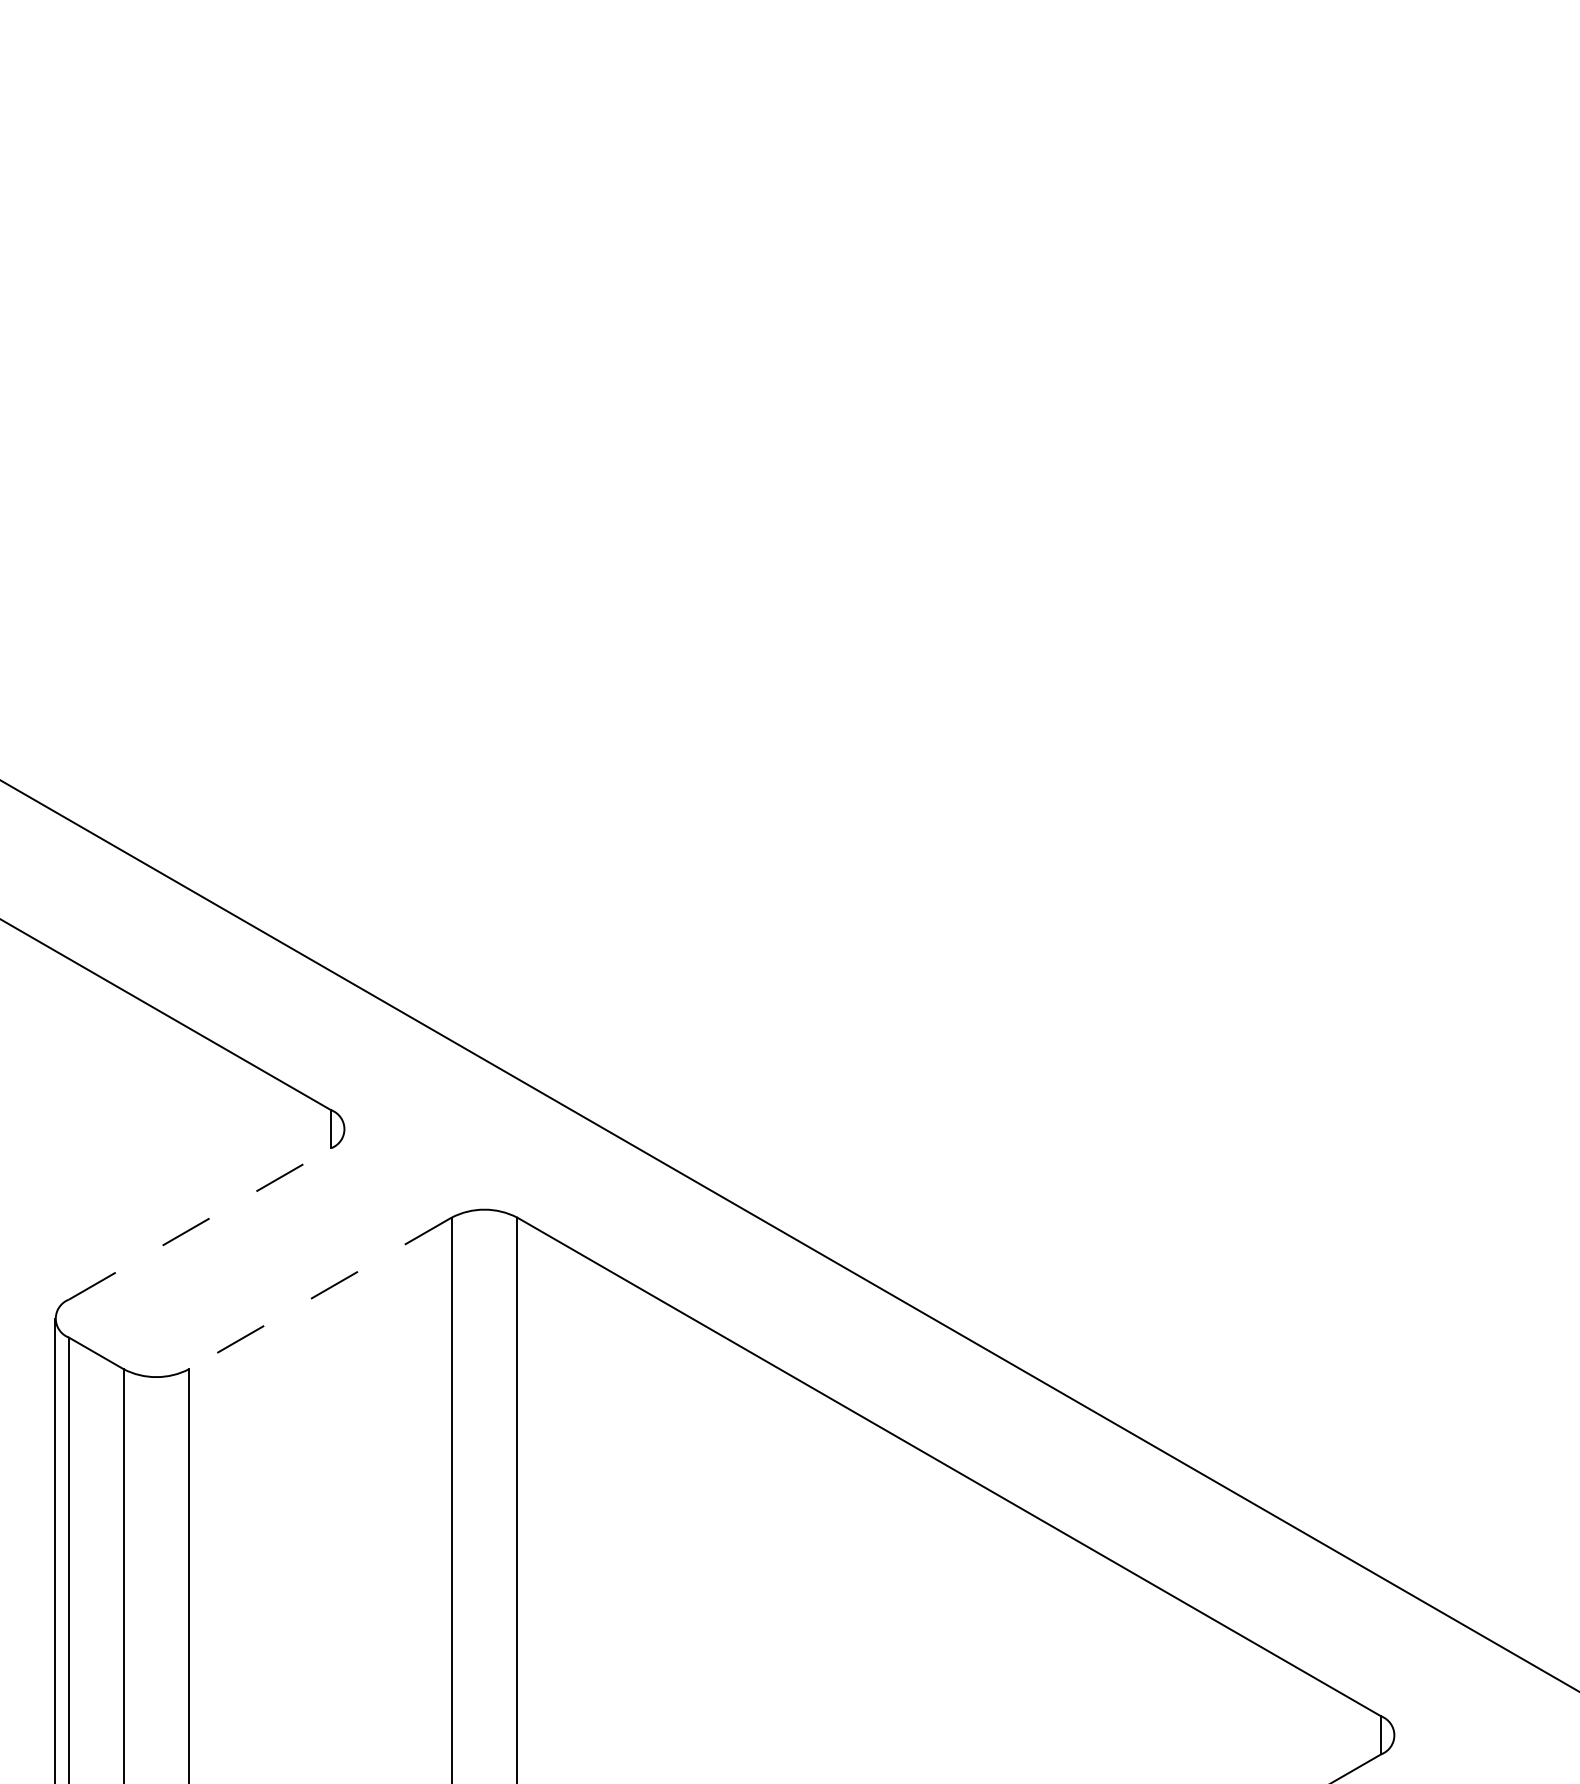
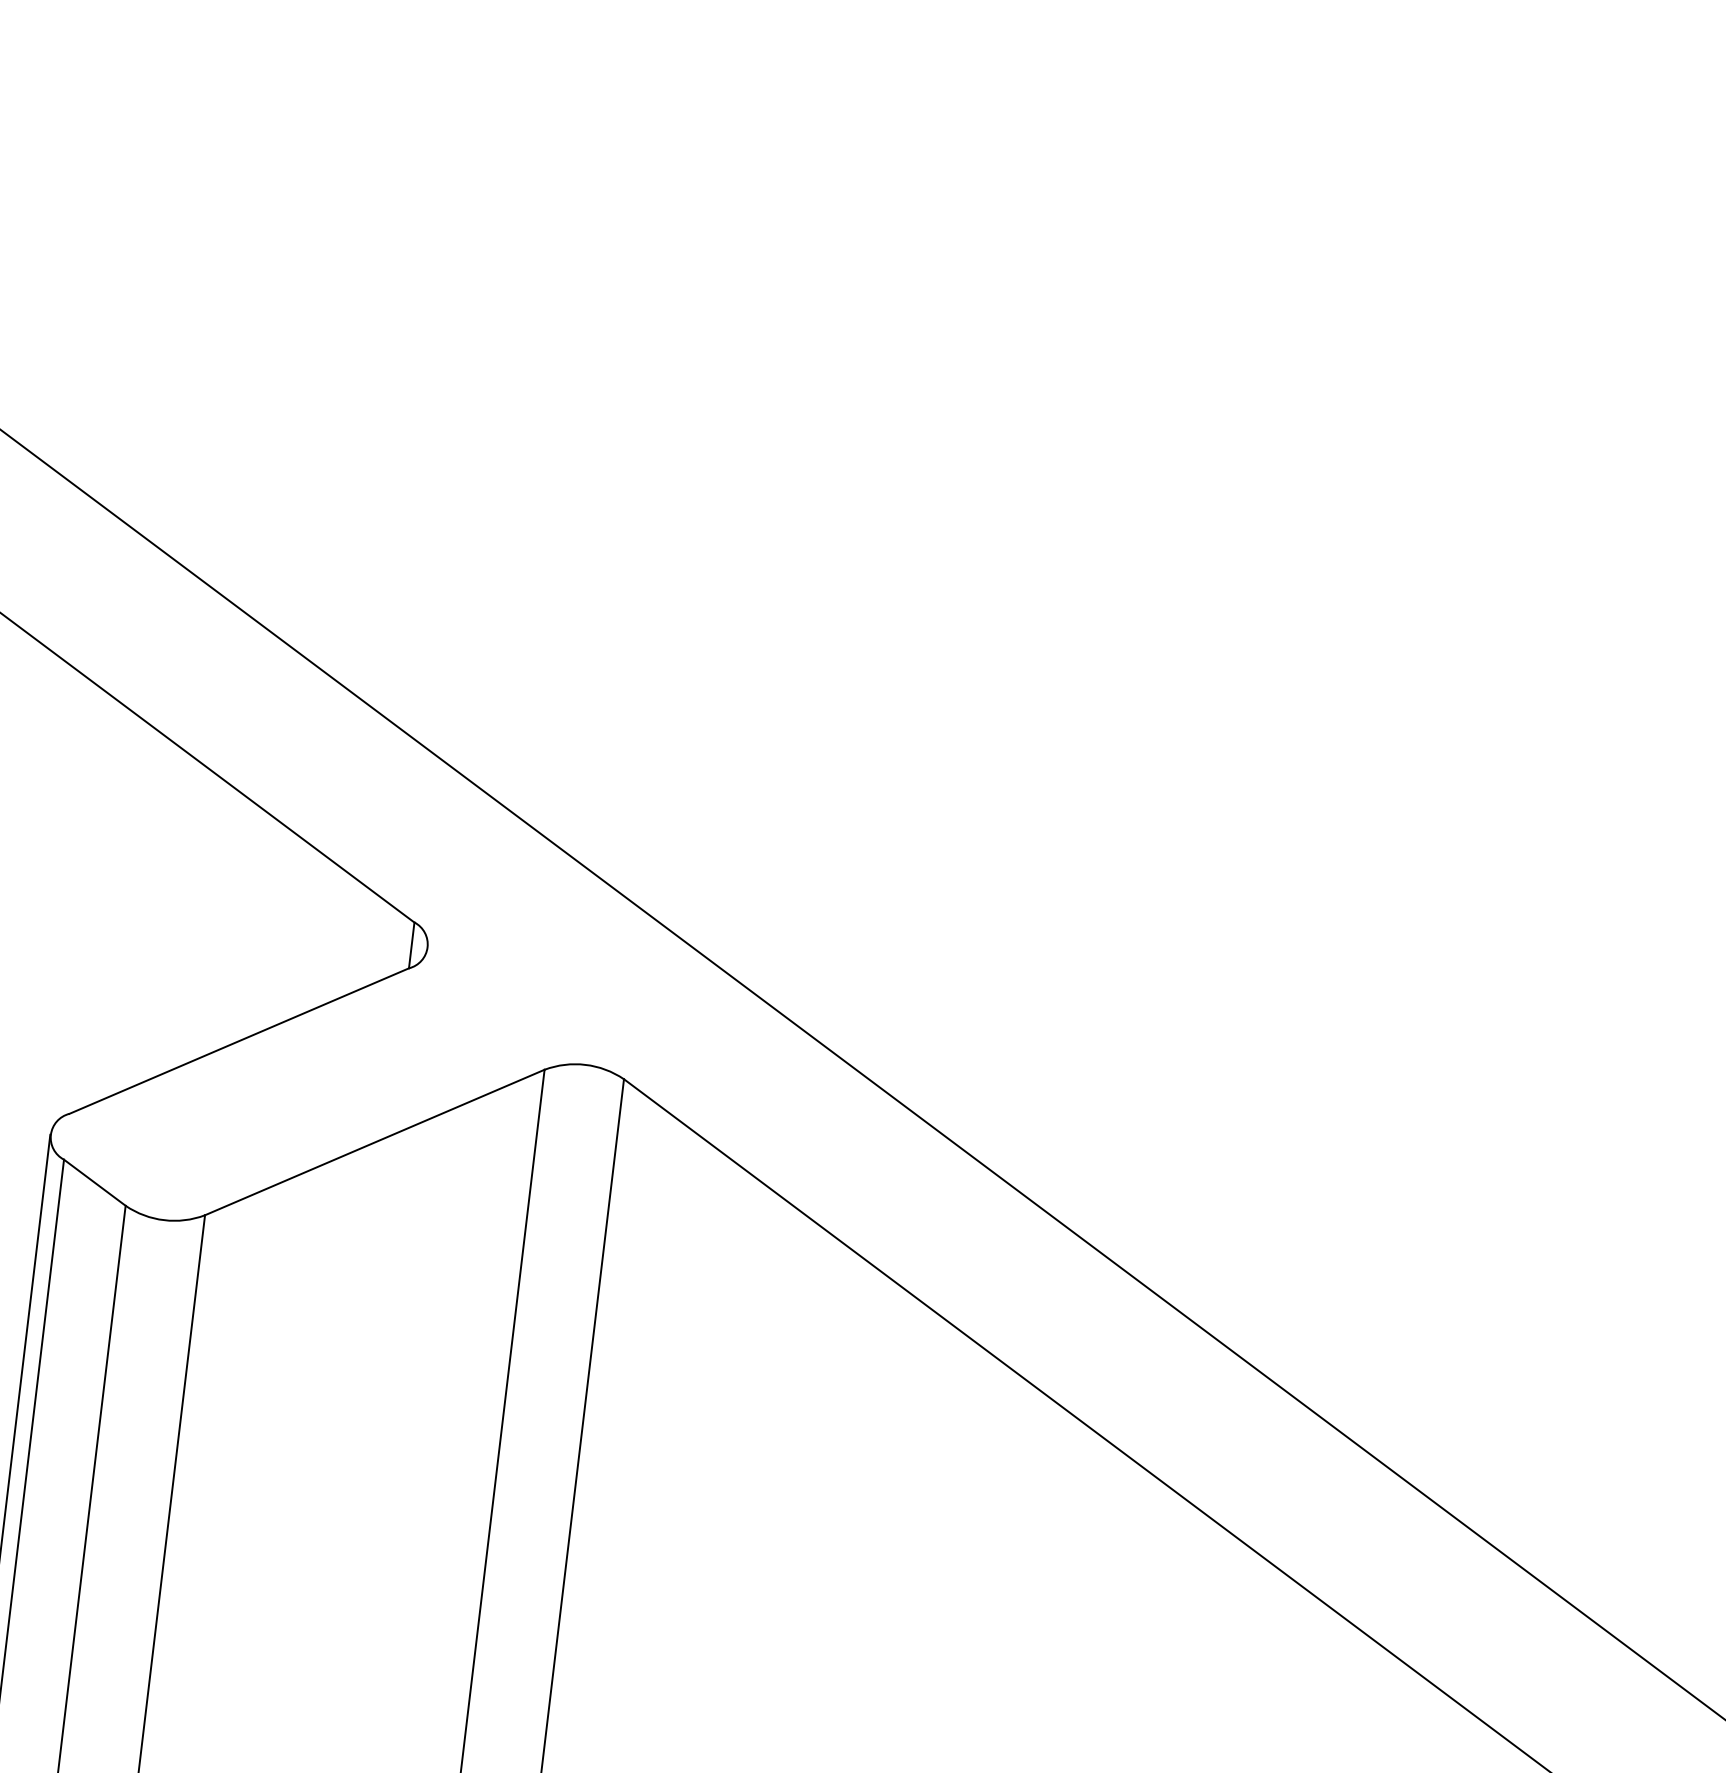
line: (200, 1223) -> (239, 1040), dashed -> solid
line: (320, 1293) -> (374, 1142), dashed -> solid

